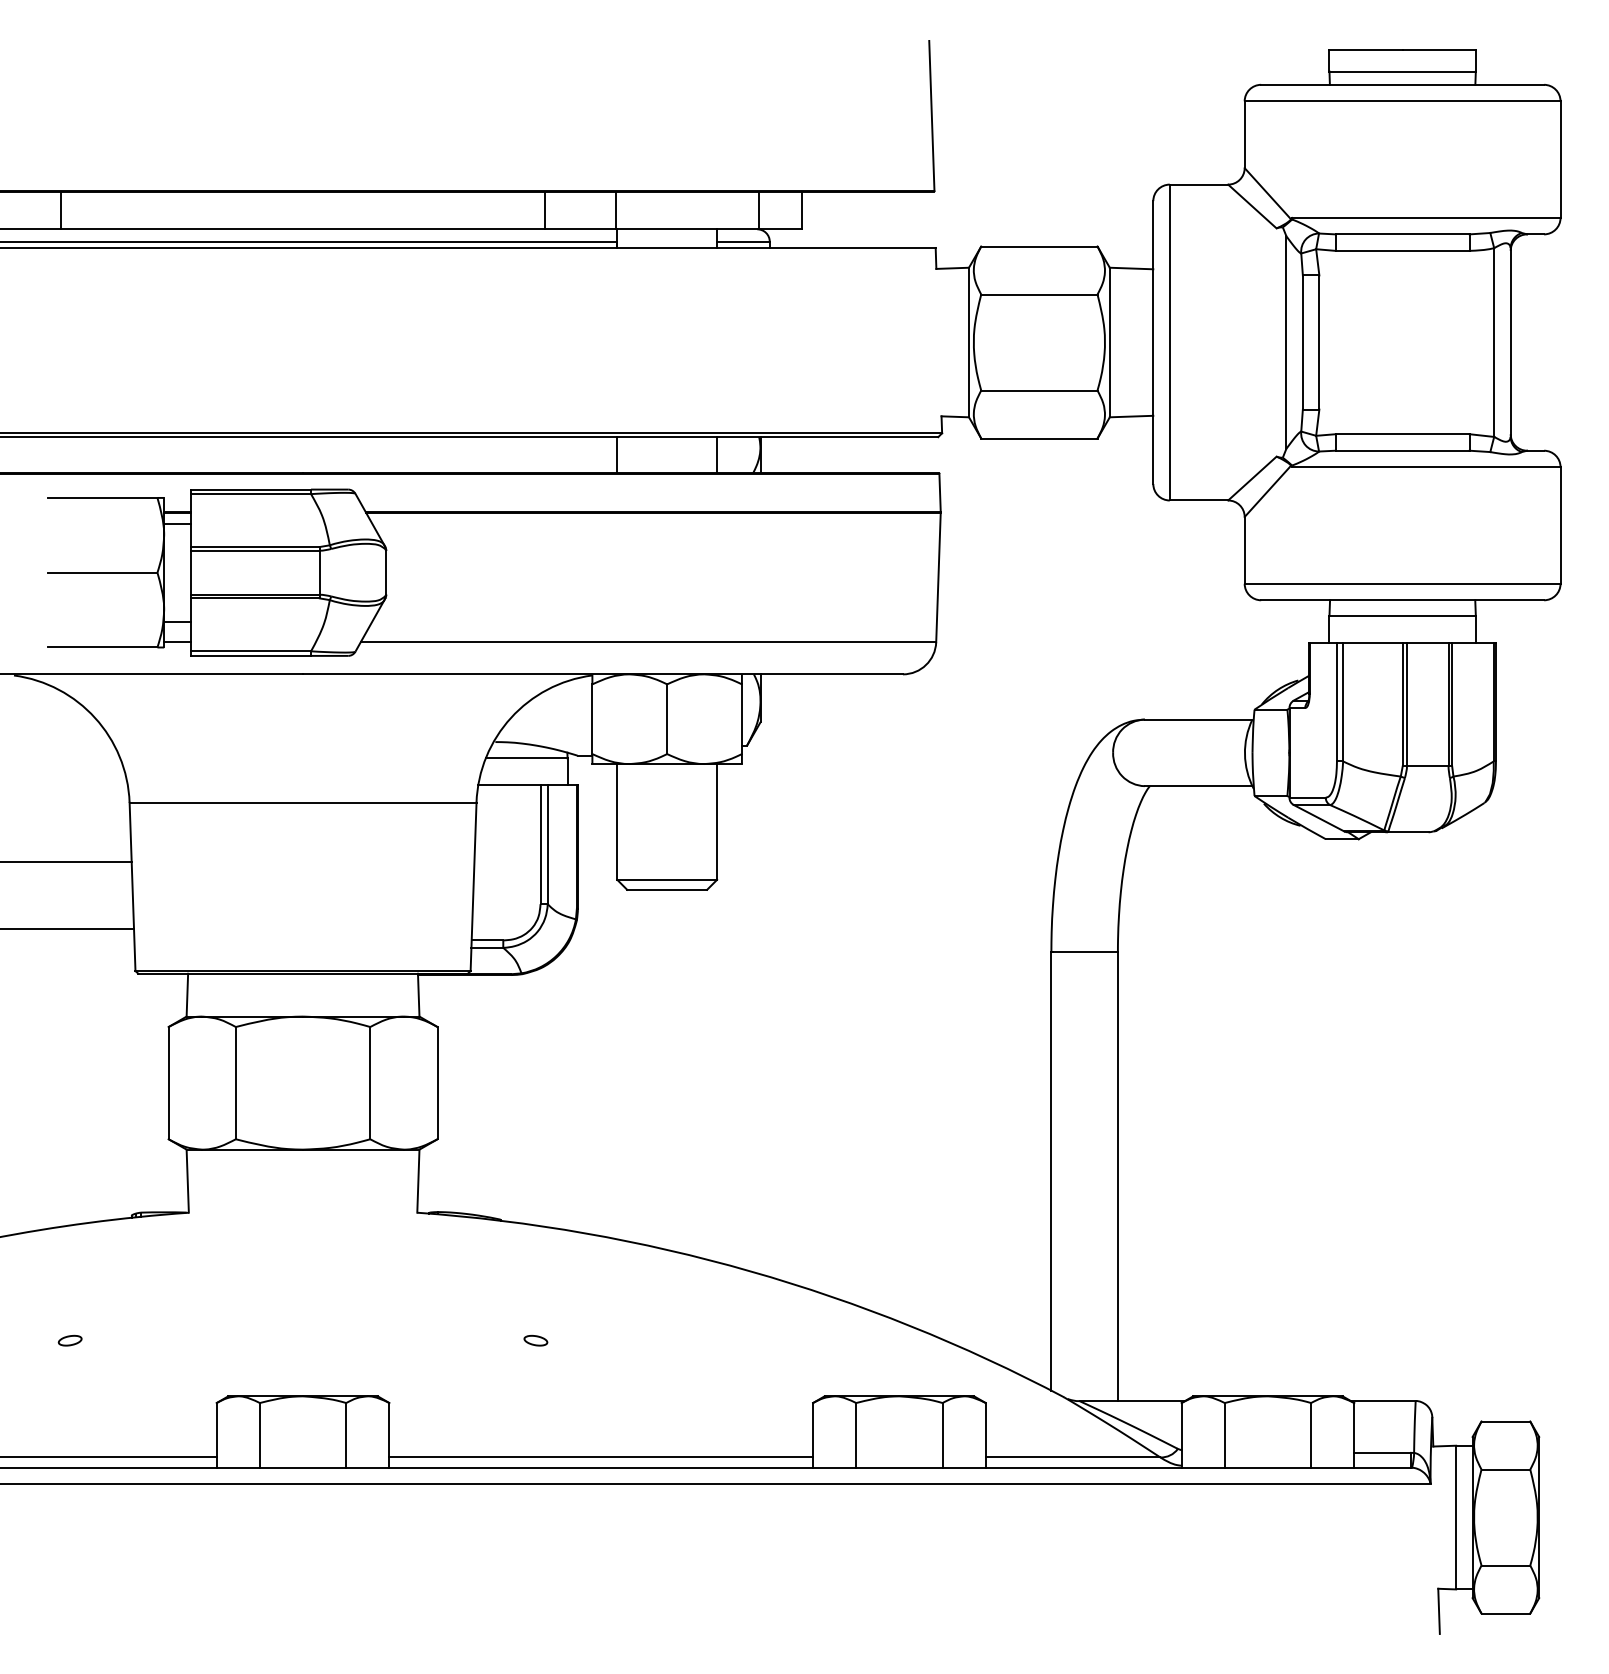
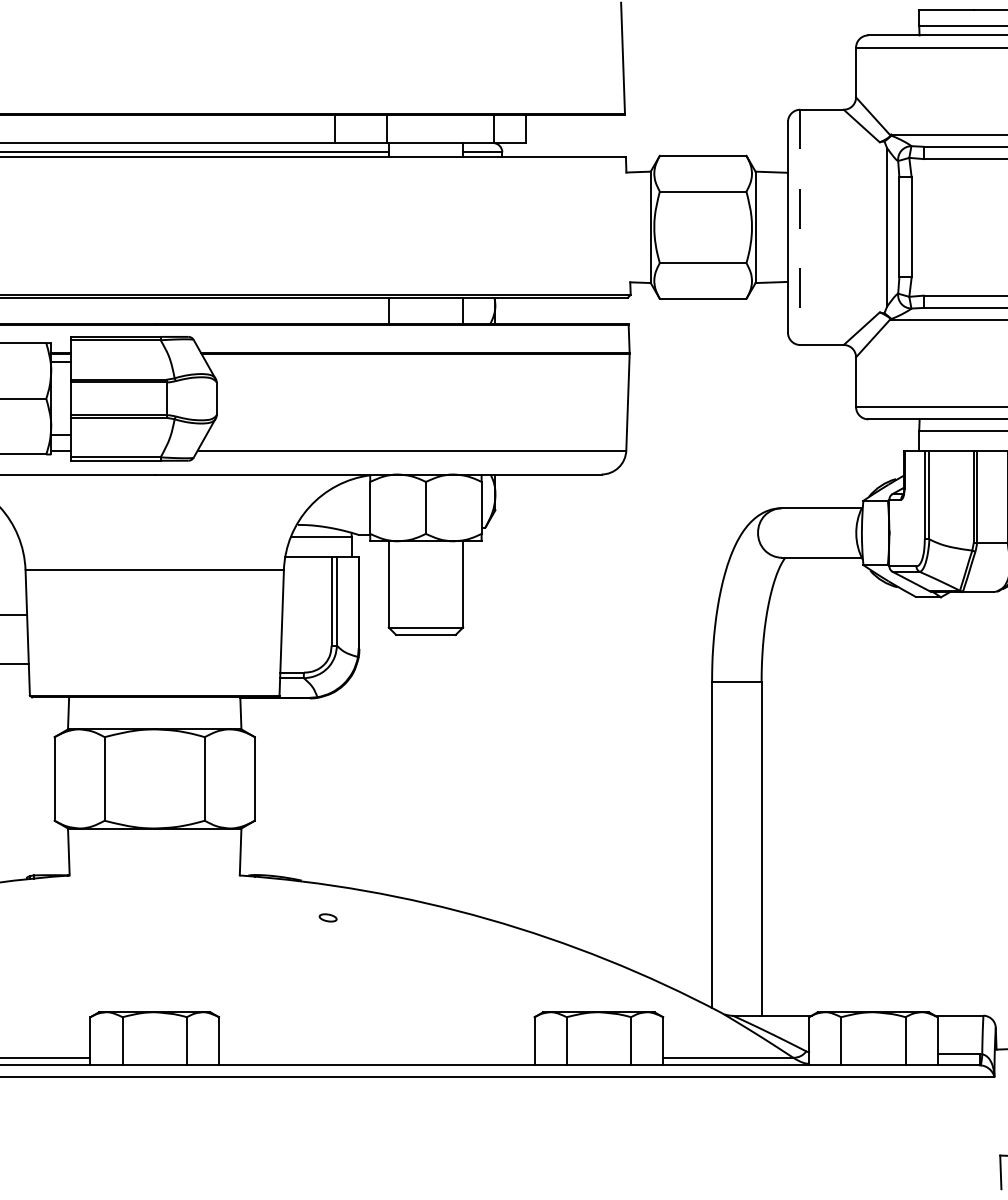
line: (1169, 342) -> (800, 227), solid -> dashed
part: (535, 1340) -> (327, 917), moved
line: (601, 1457) -> (377, 1057), removed

